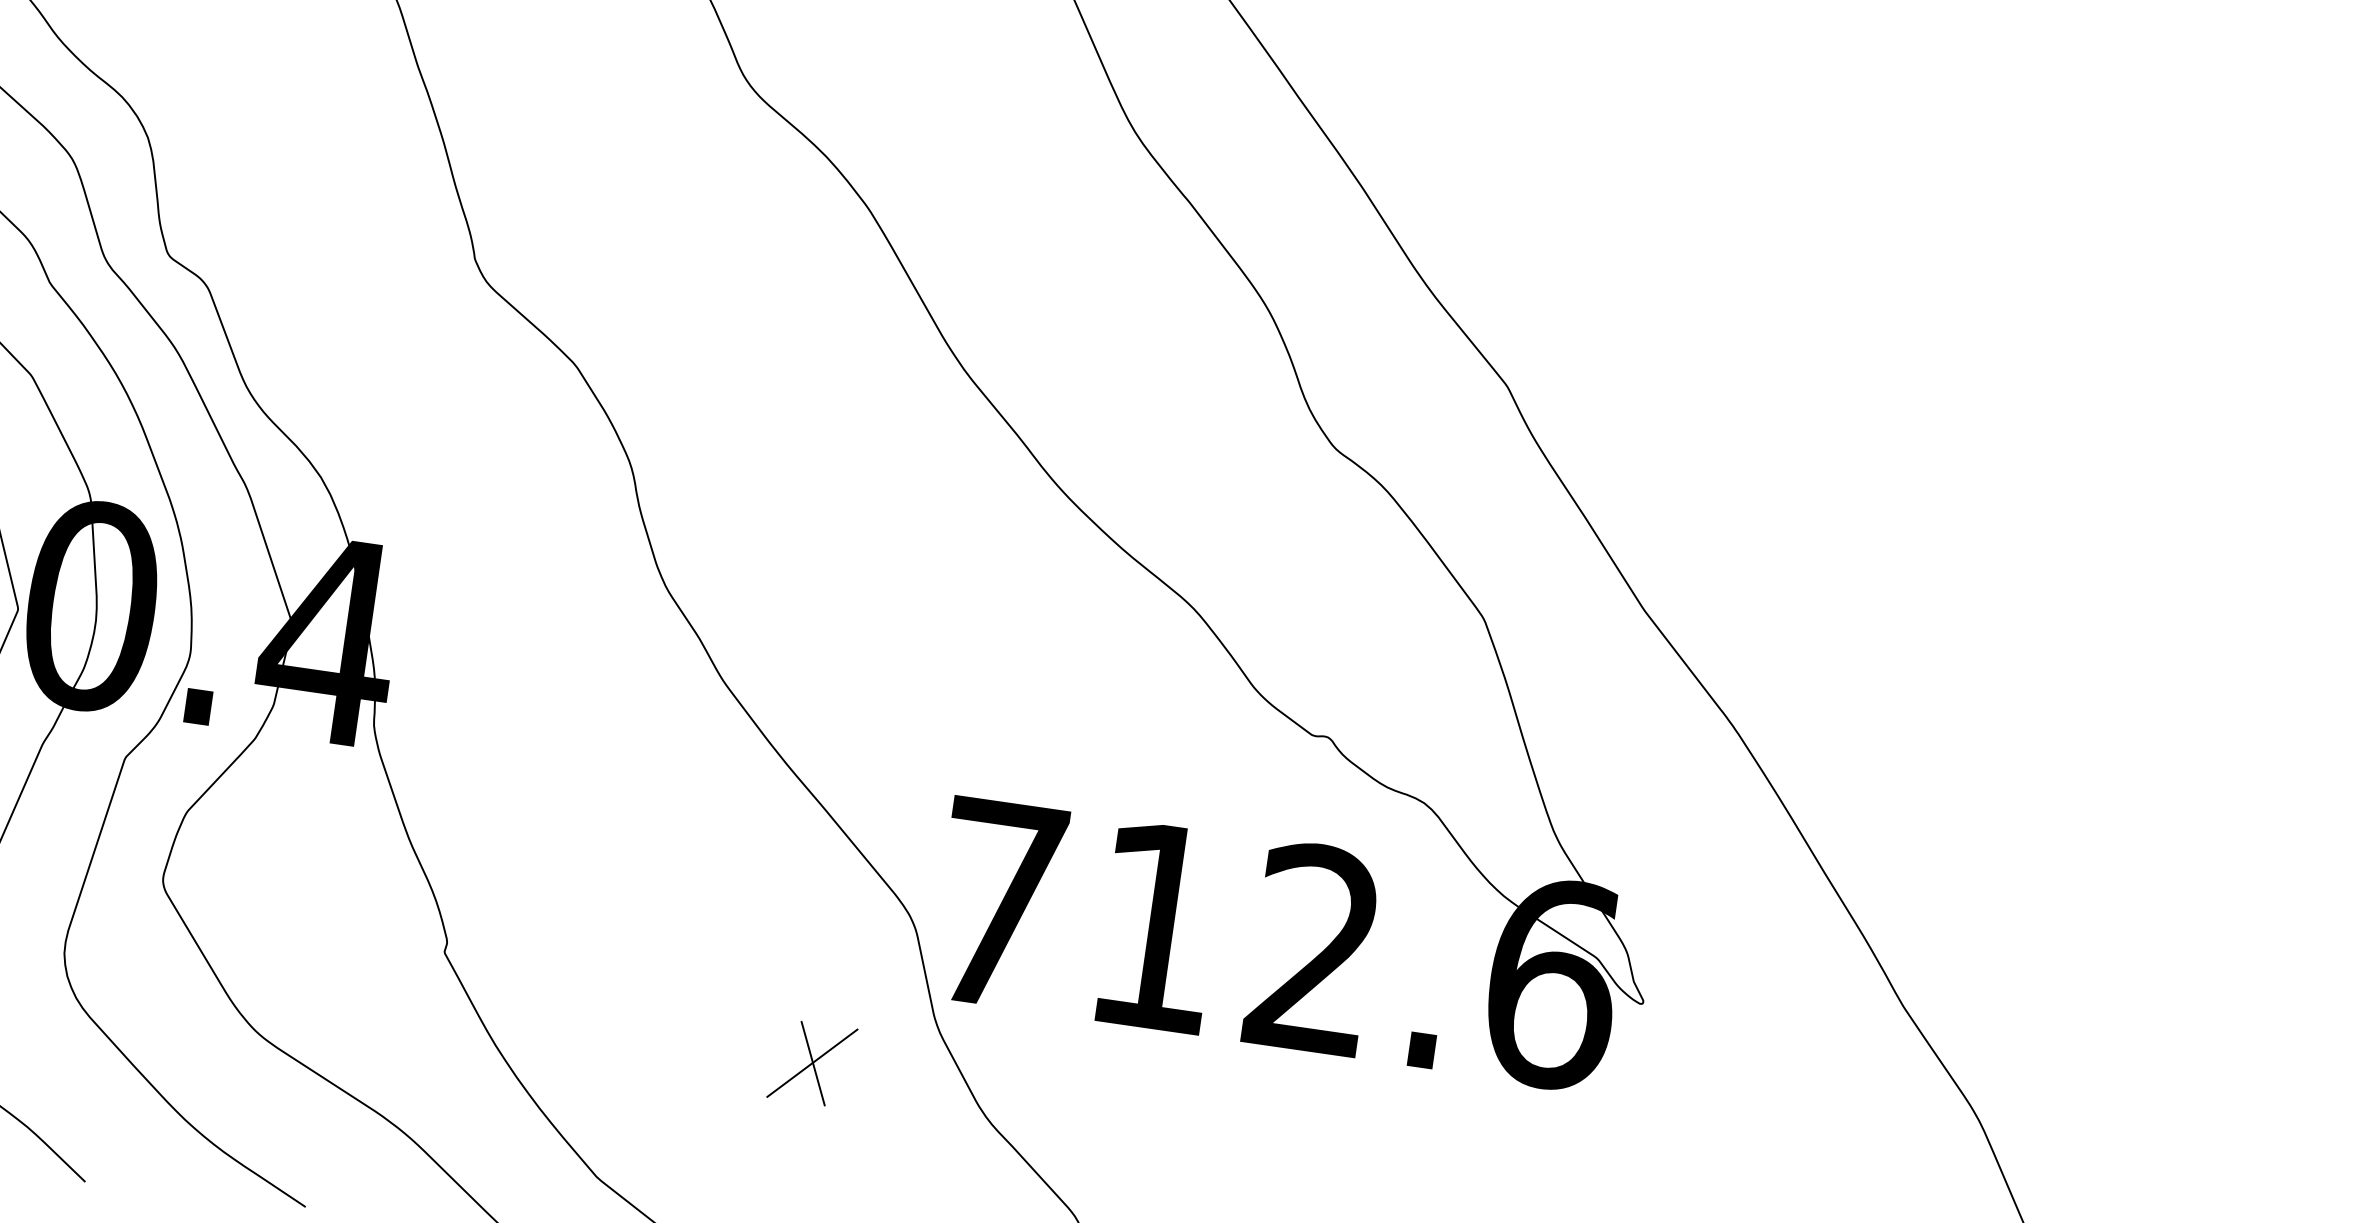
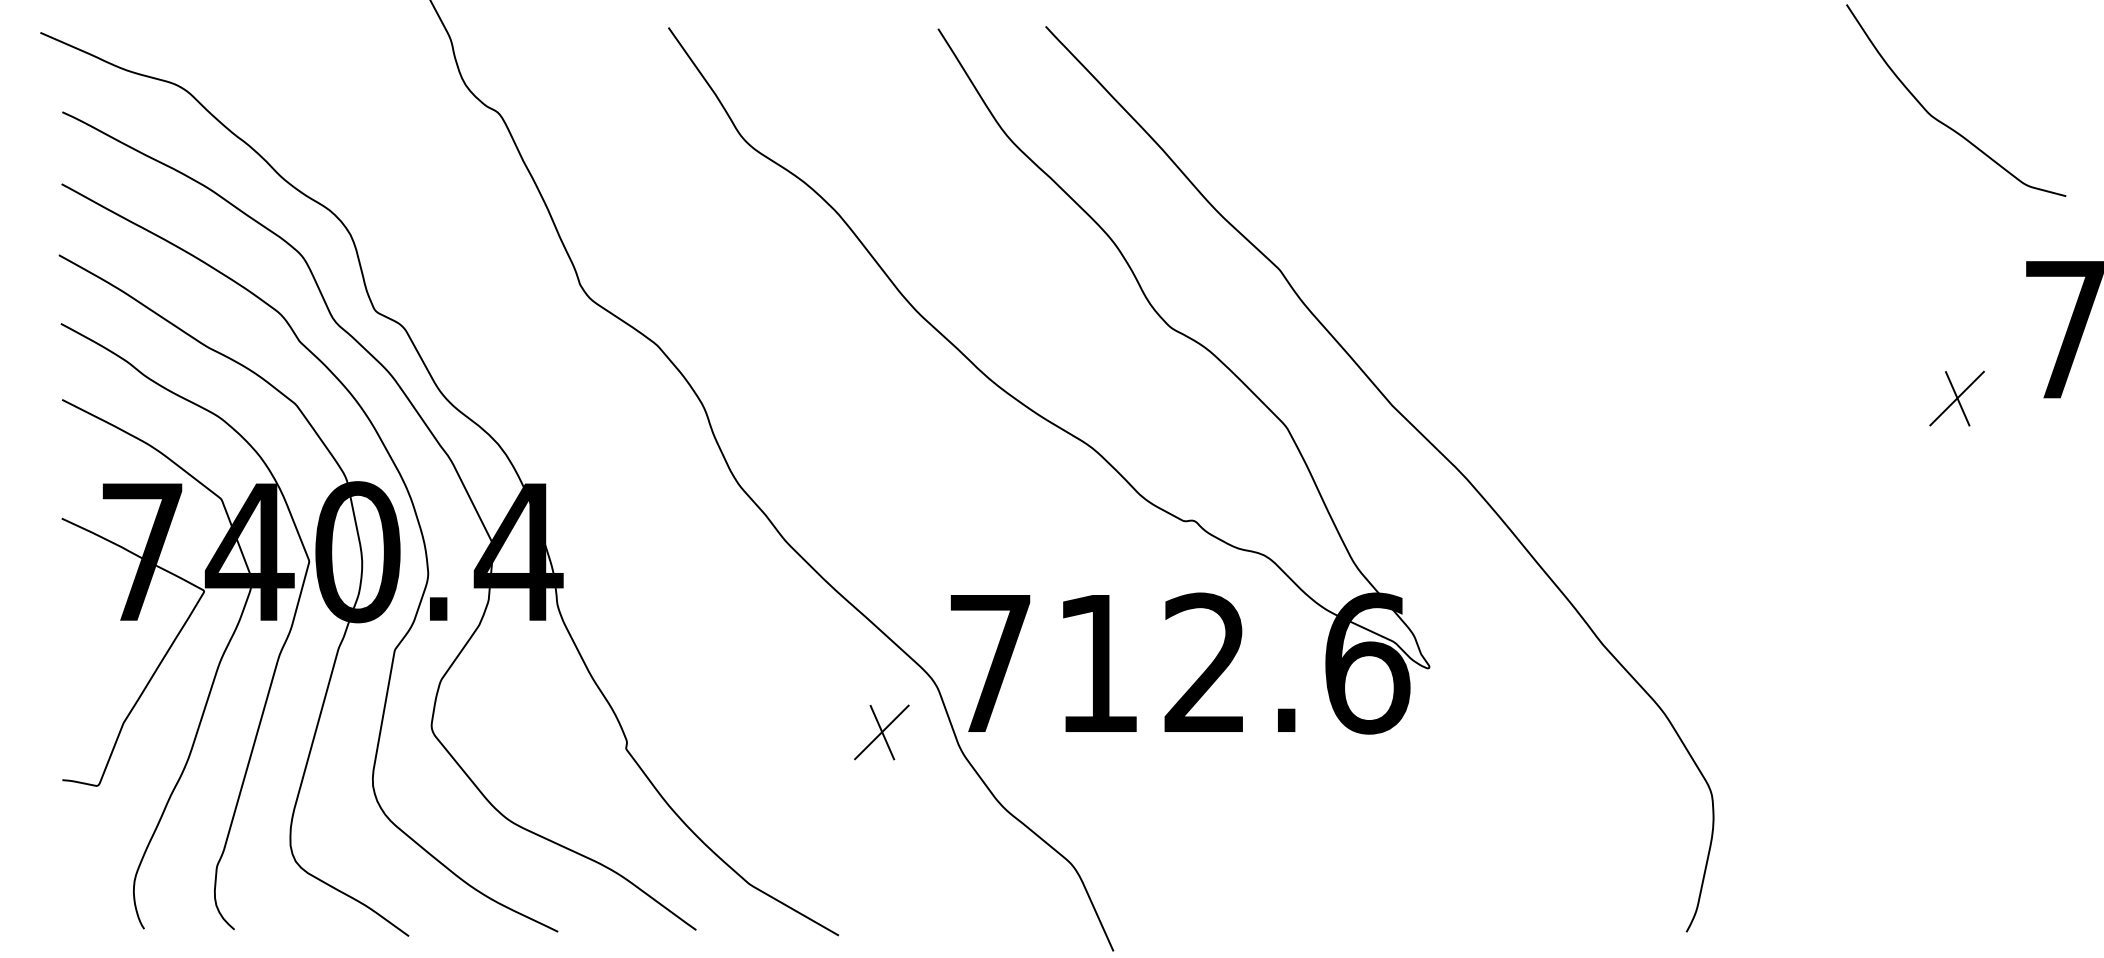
part: (811, 1063) -> (881, 732), moved

